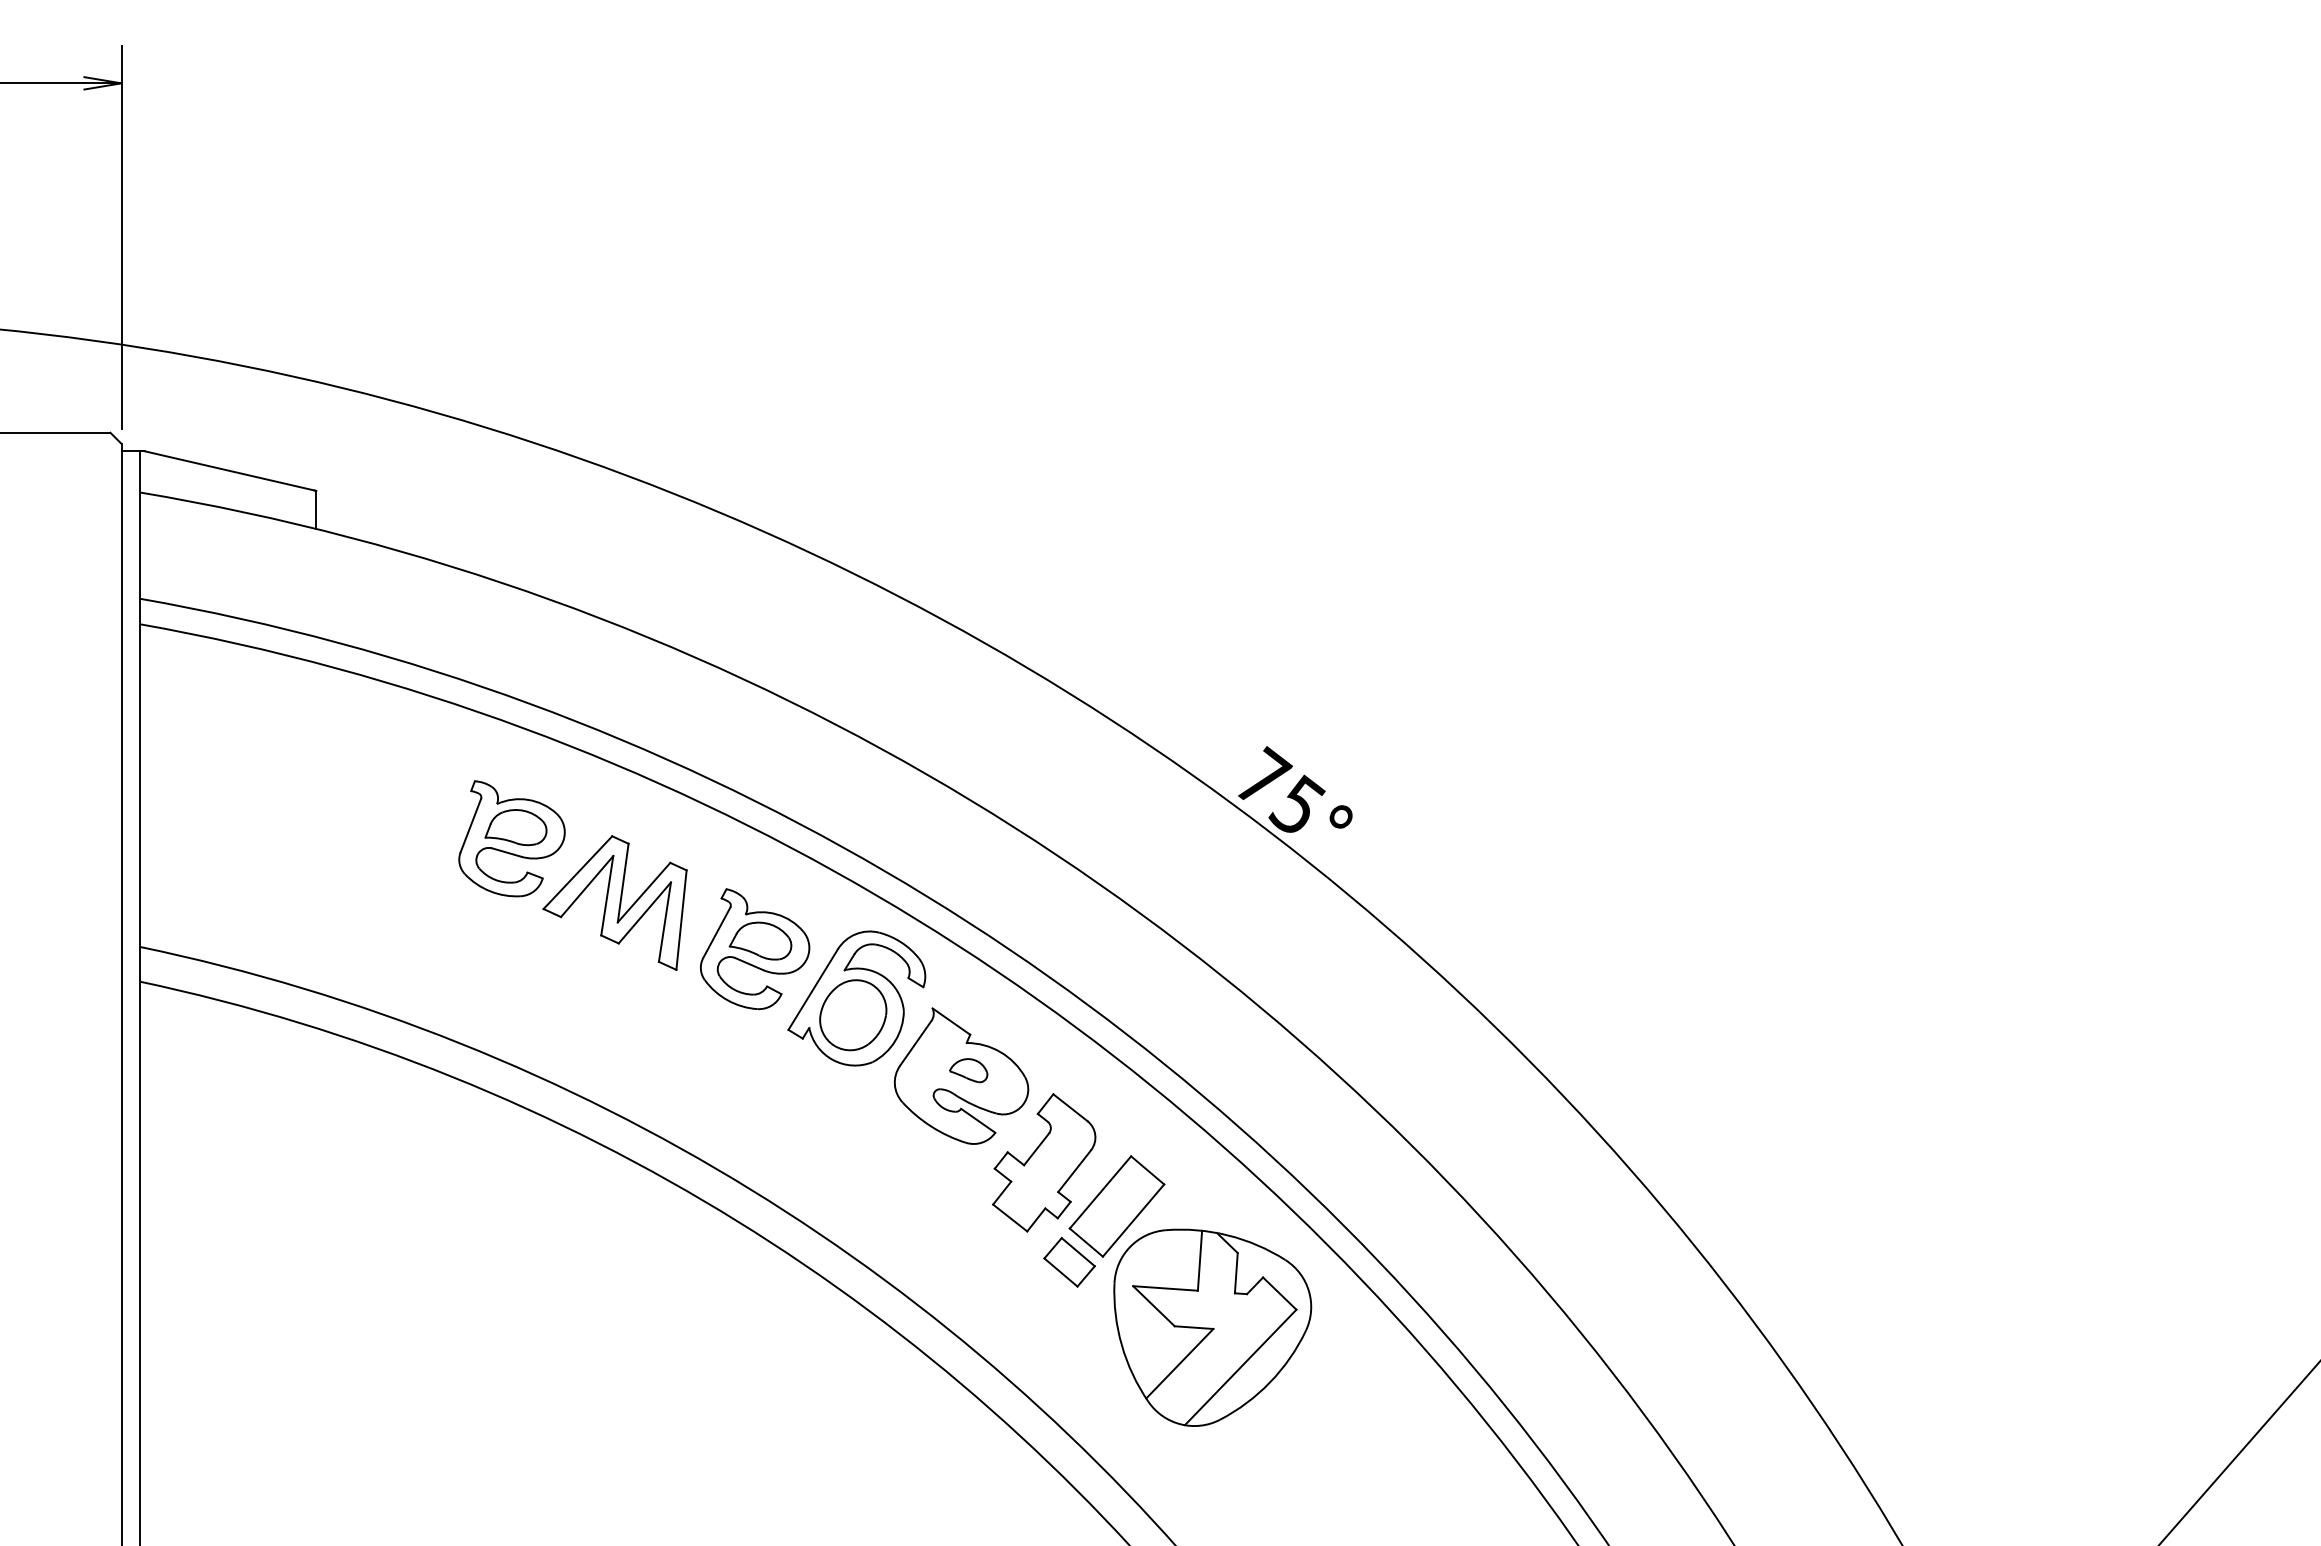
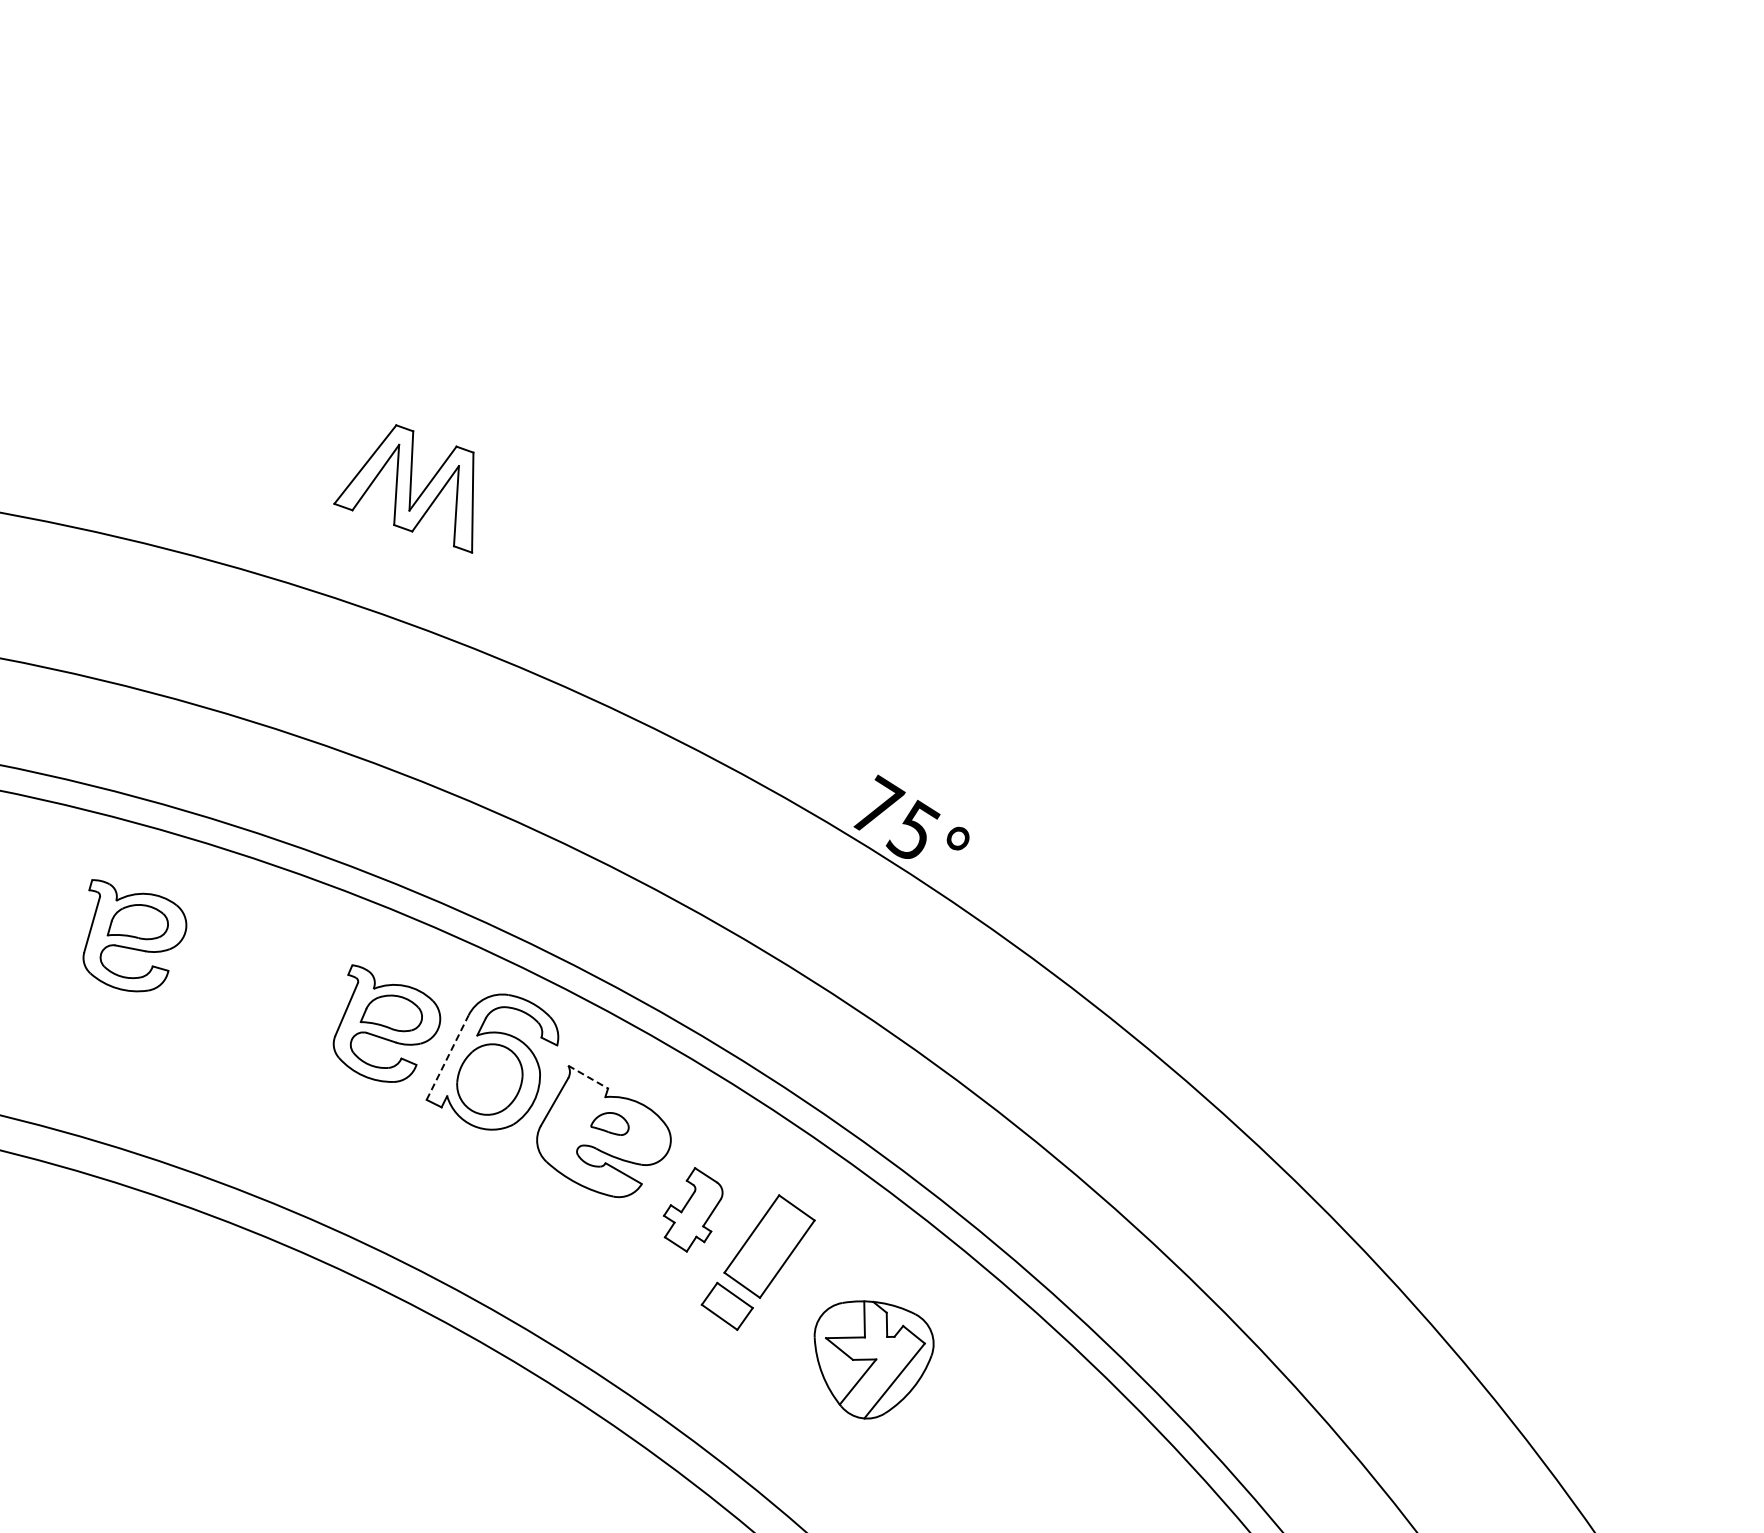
part: (614, 902) -> (404, 491), moved
line: (813, 989) -> (447, 1057), solid -> dashed
line: (951, 1021) -> (588, 1077), solid -> dashed
part: (1044, 1162) -> (693, 1209), size x0.6
part: (1212, 1327) -> (875, 1358), size x0.6

